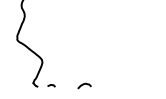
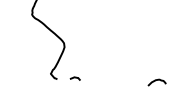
curve: (84, 84) -> (157, 80), moved

